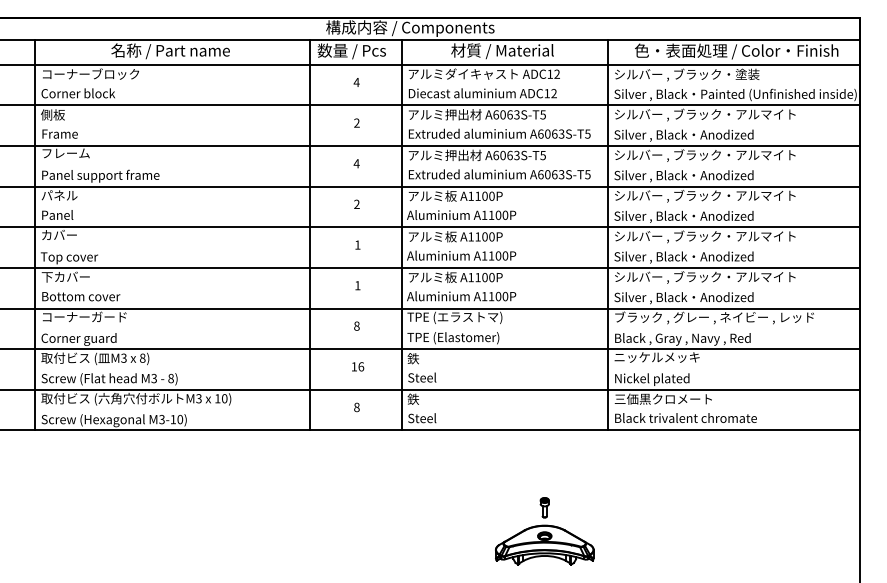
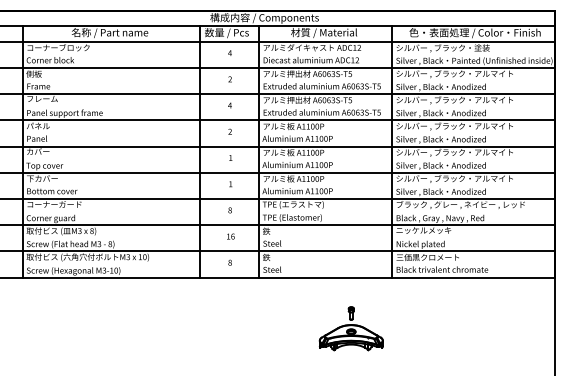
part: (543, 531) -> (350, 328), moved

